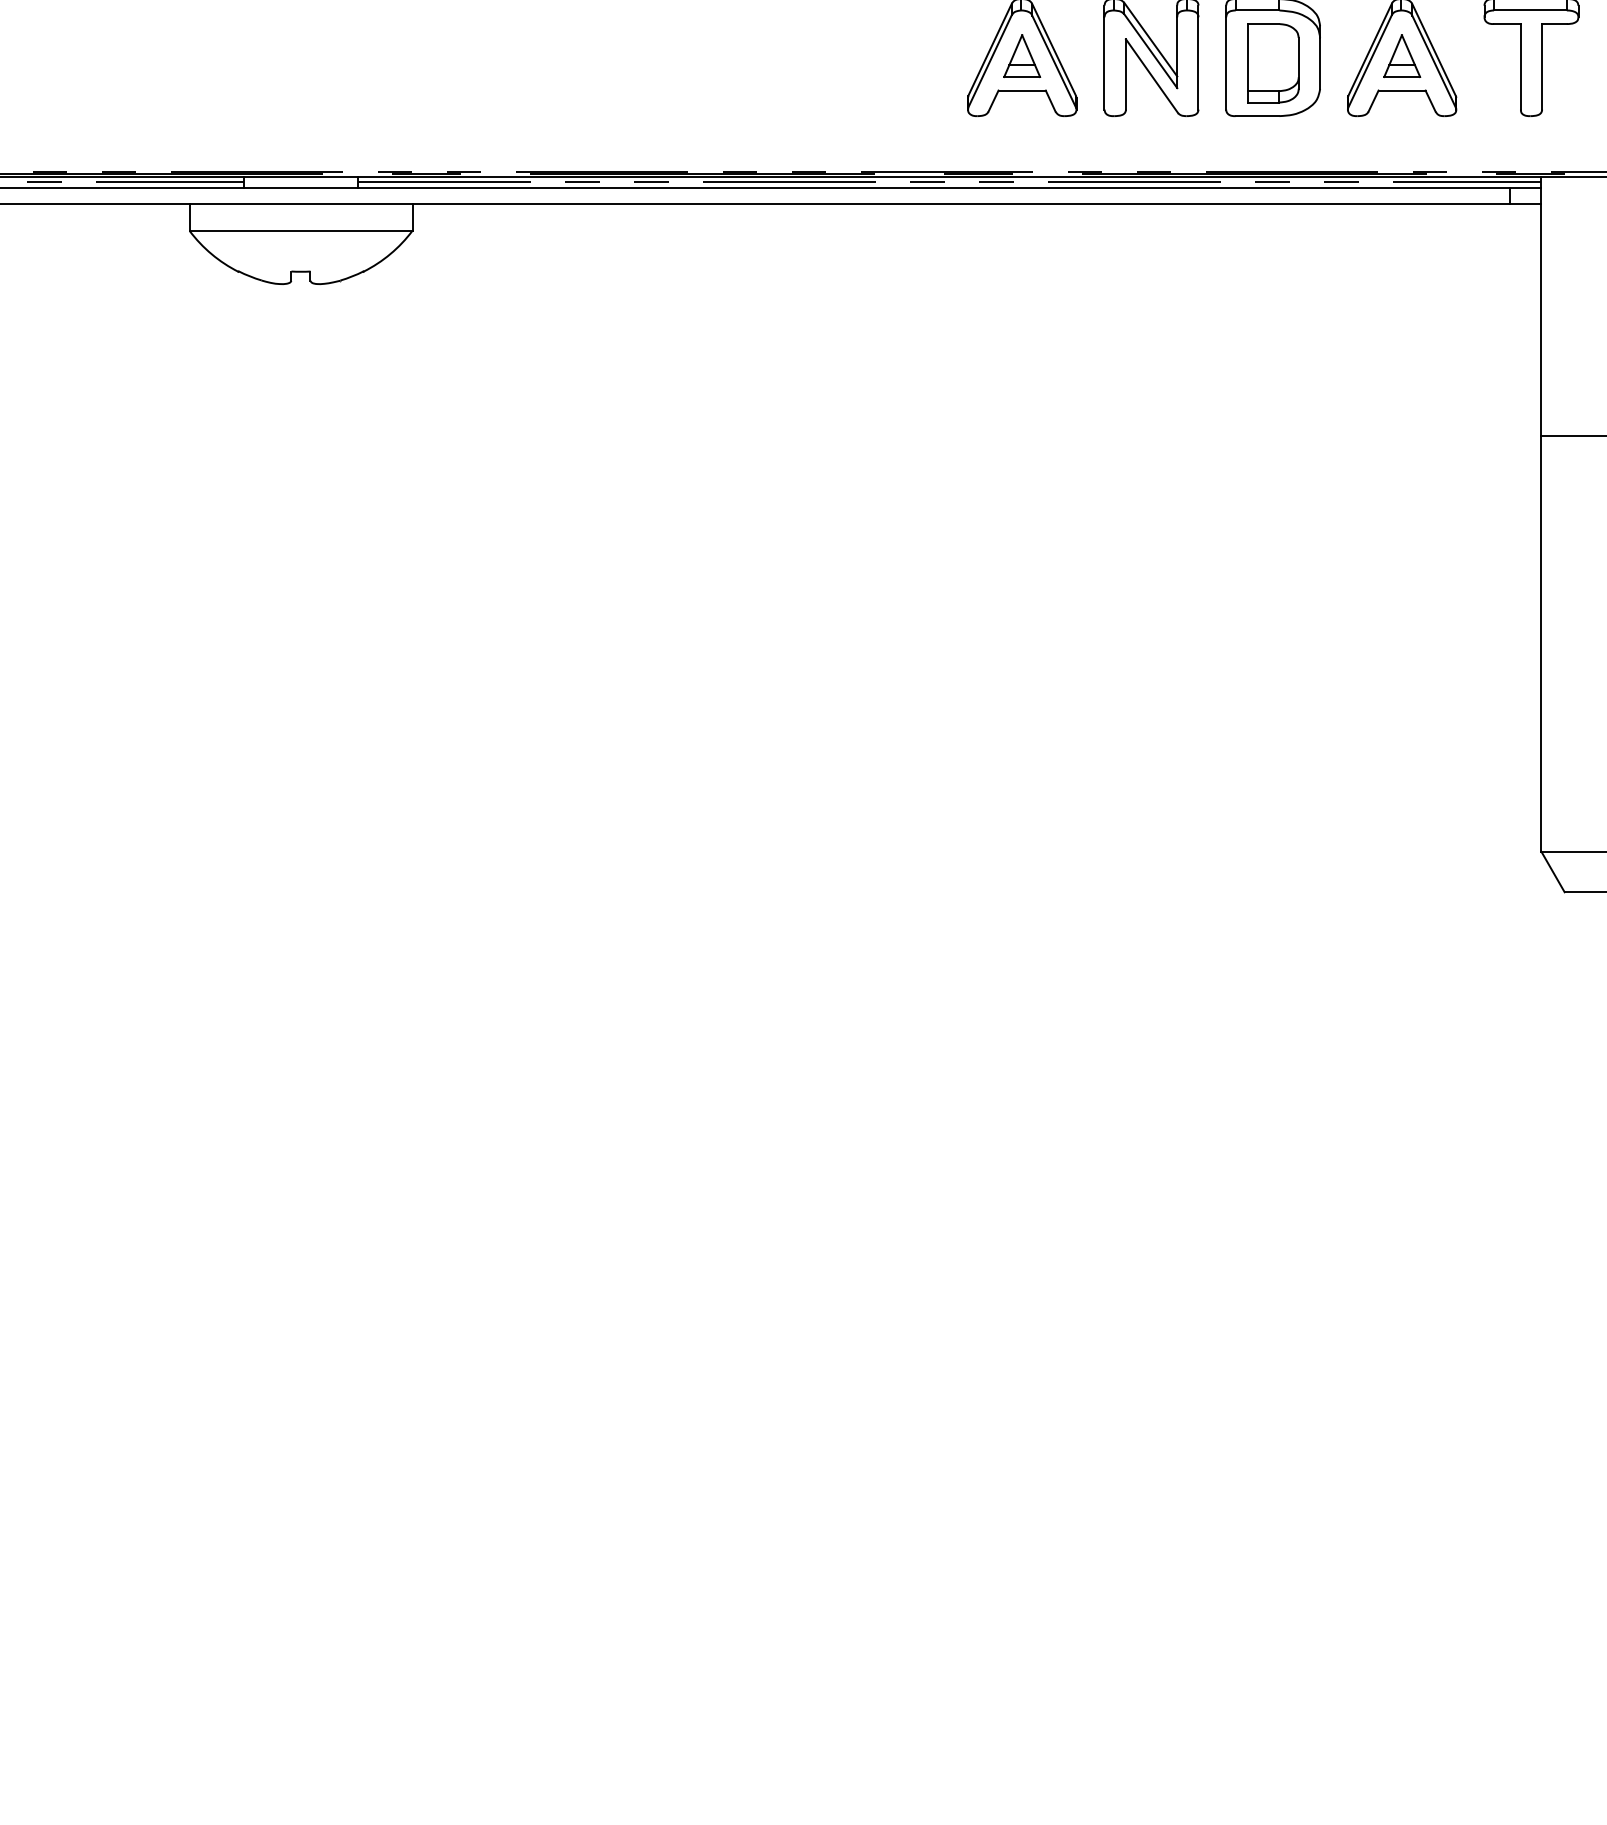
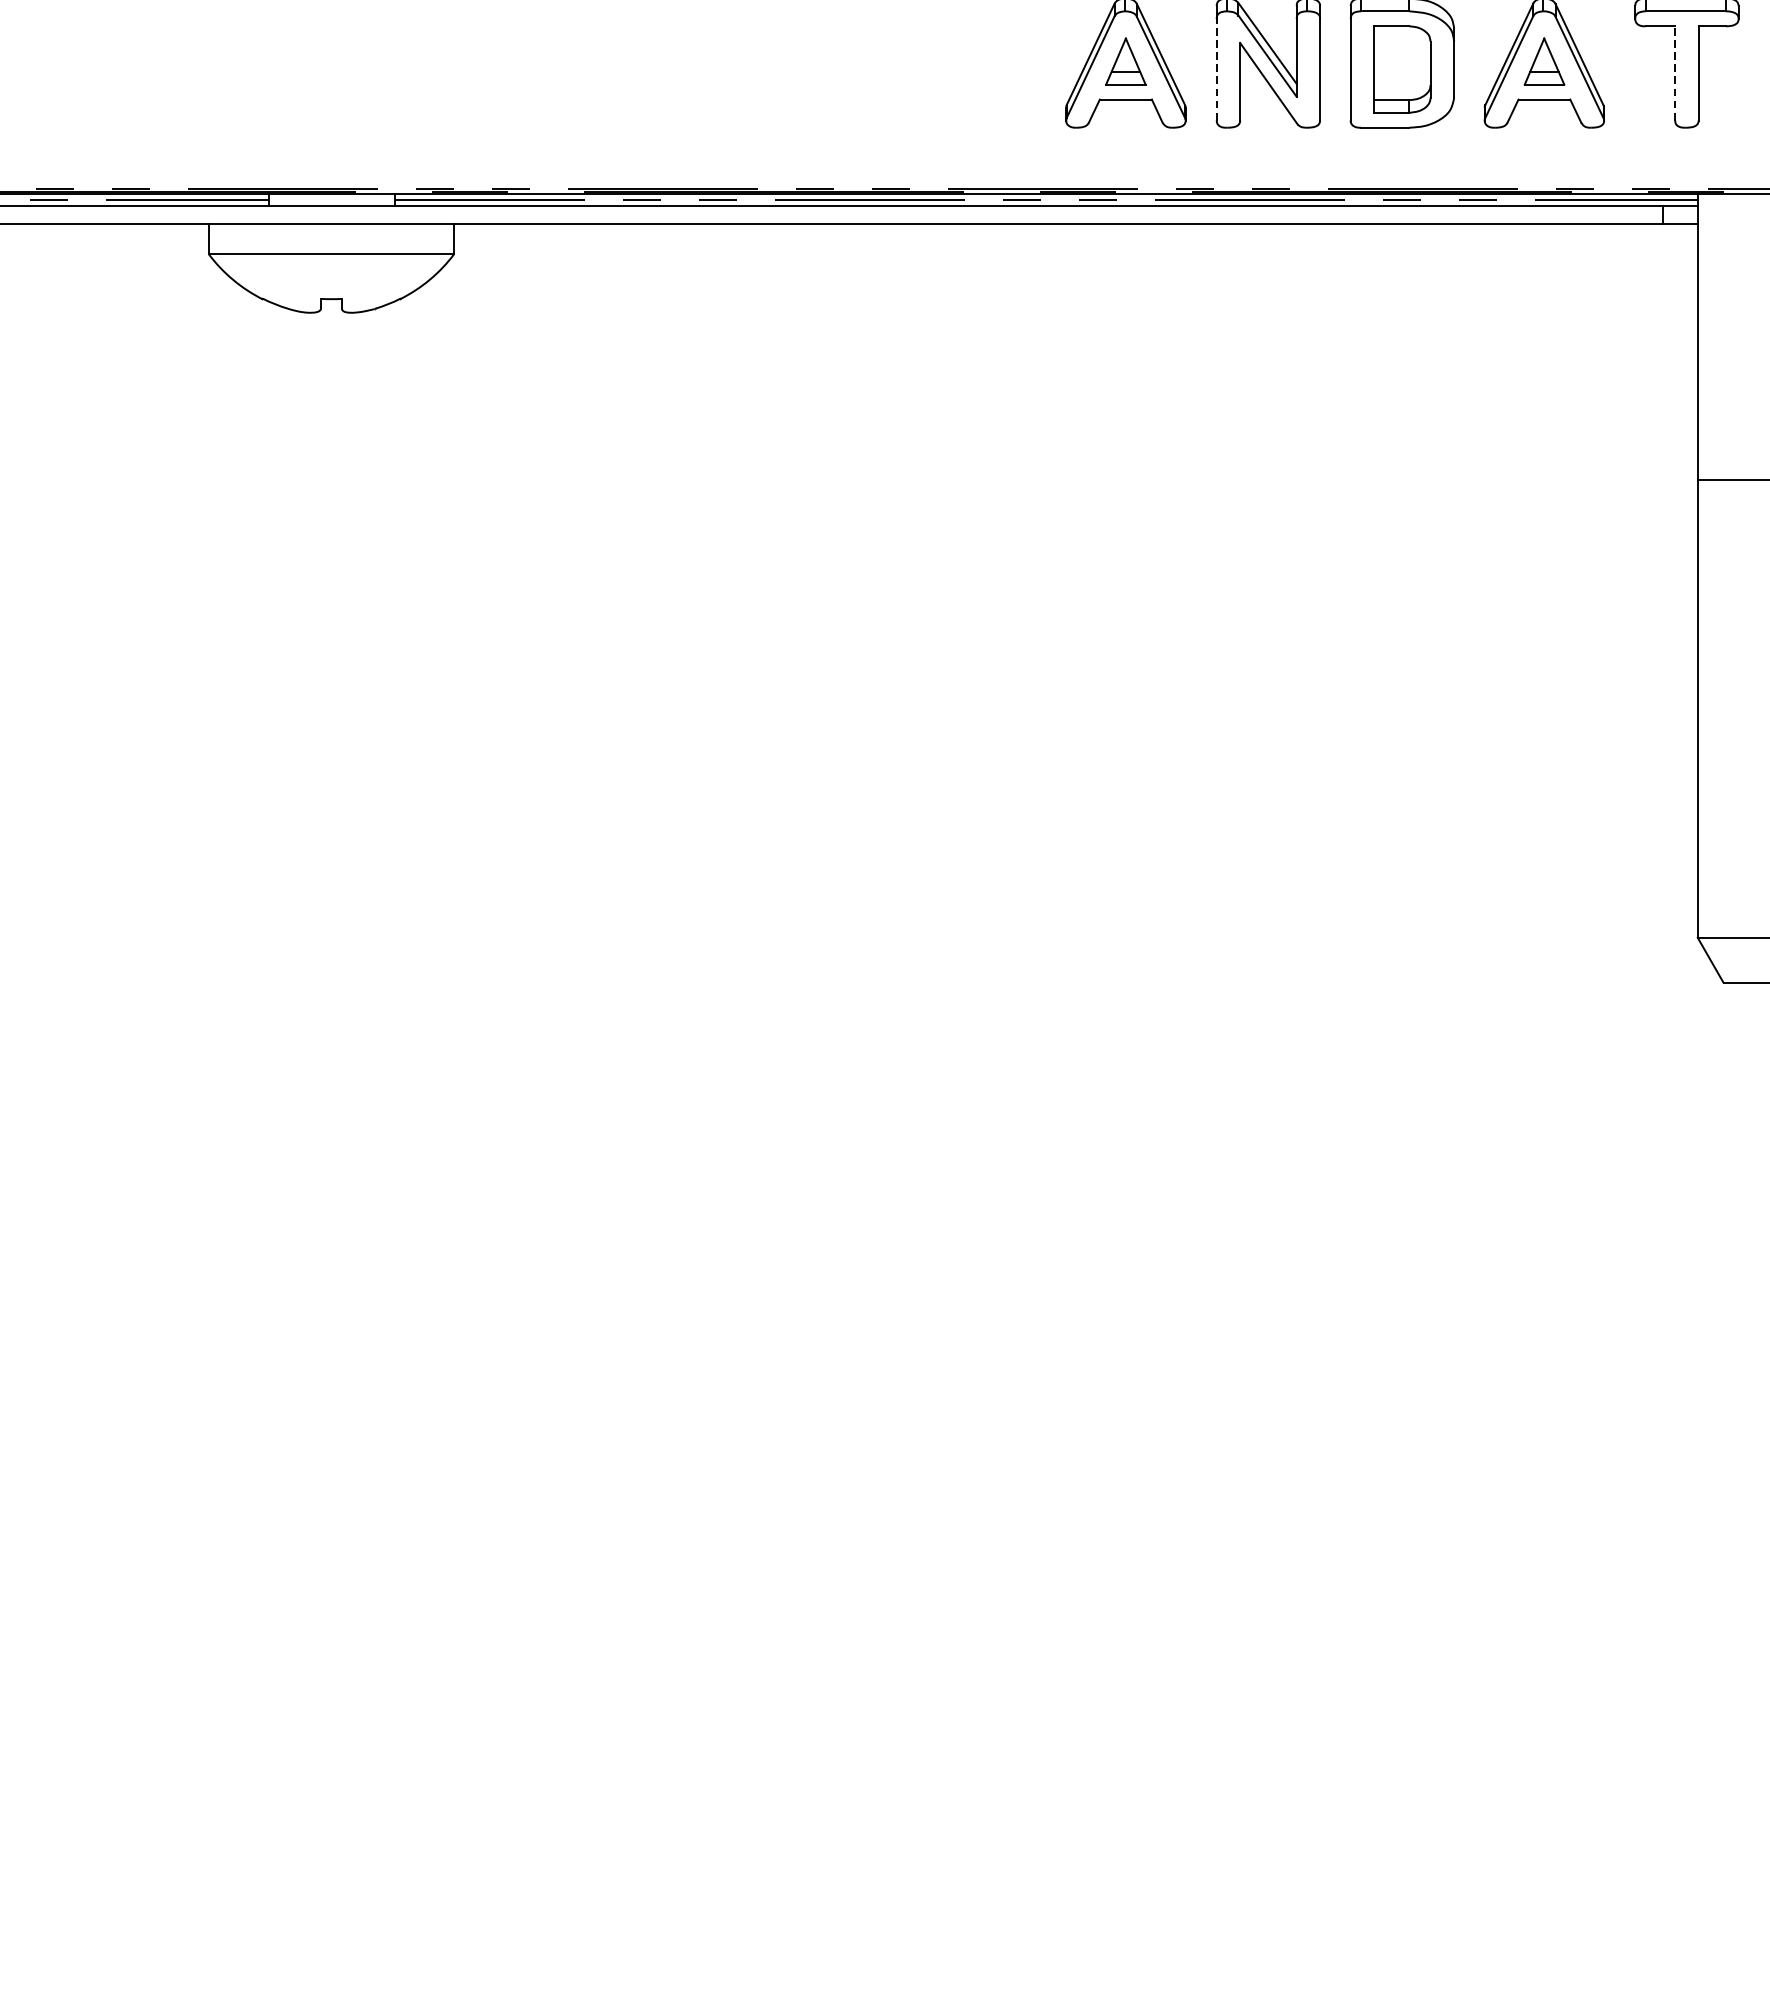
line: (1104, 62) -> (1216, 68), solid -> dashed
line: (1520, 66) -> (1674, 73), solid -> dashed

